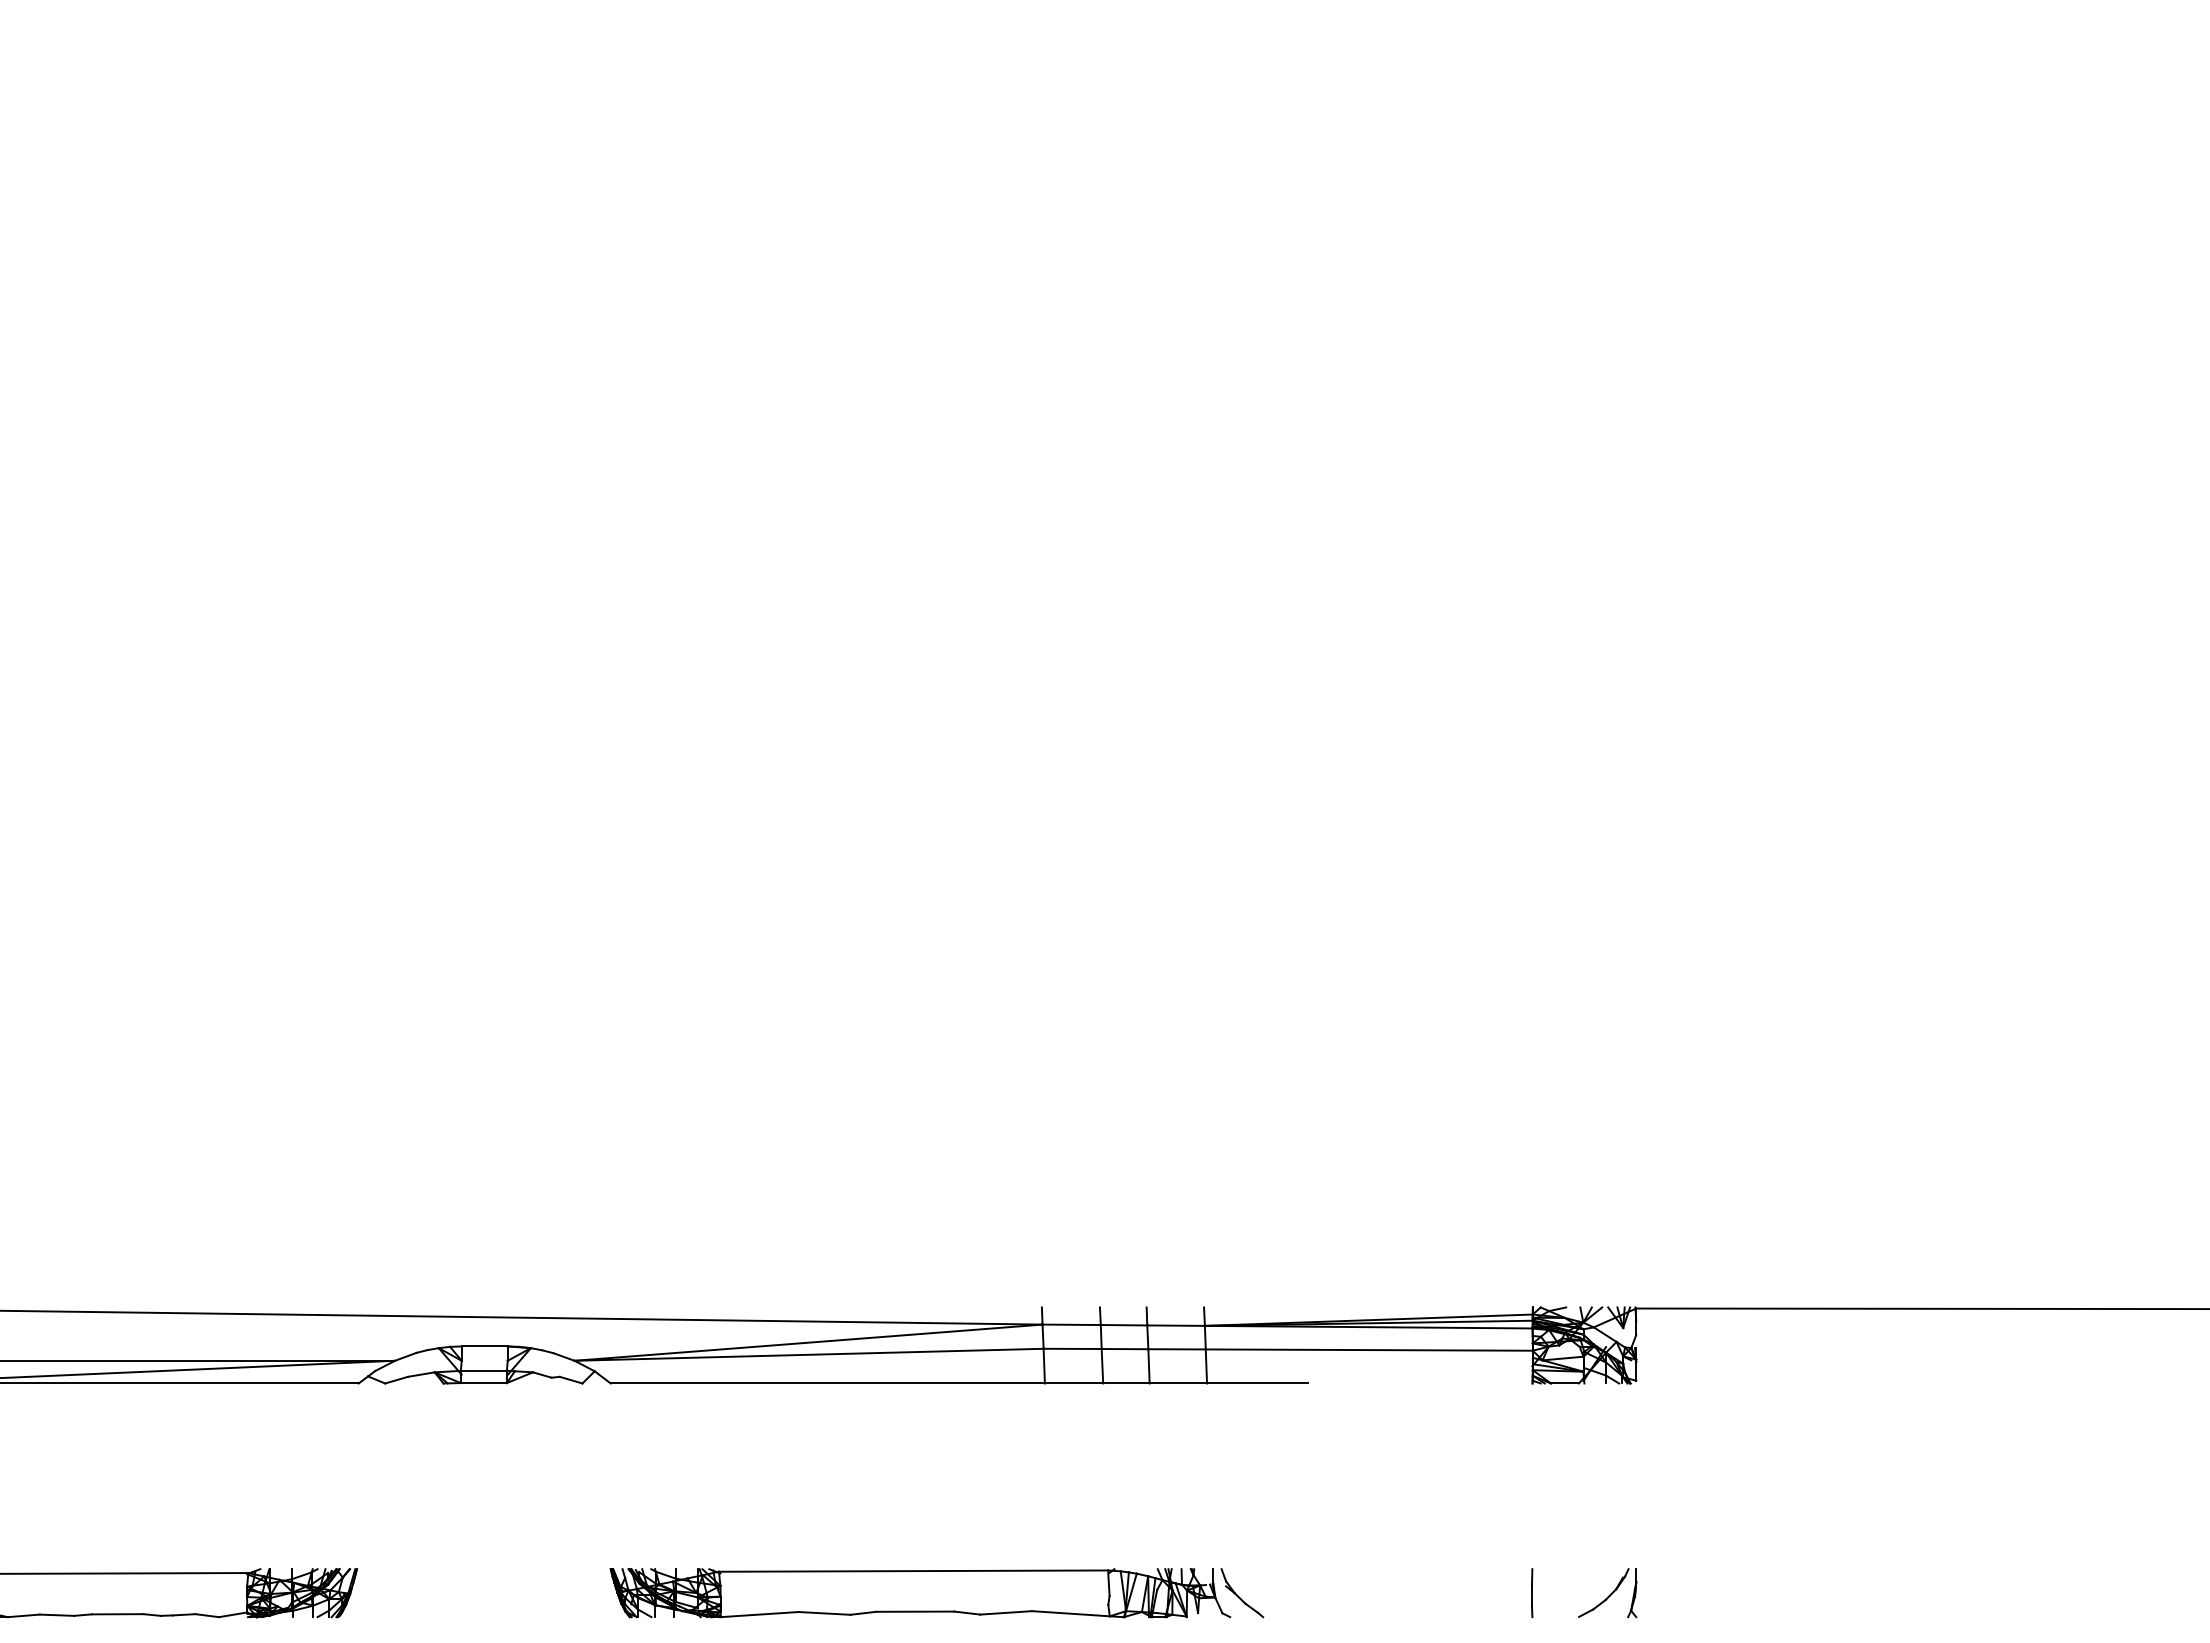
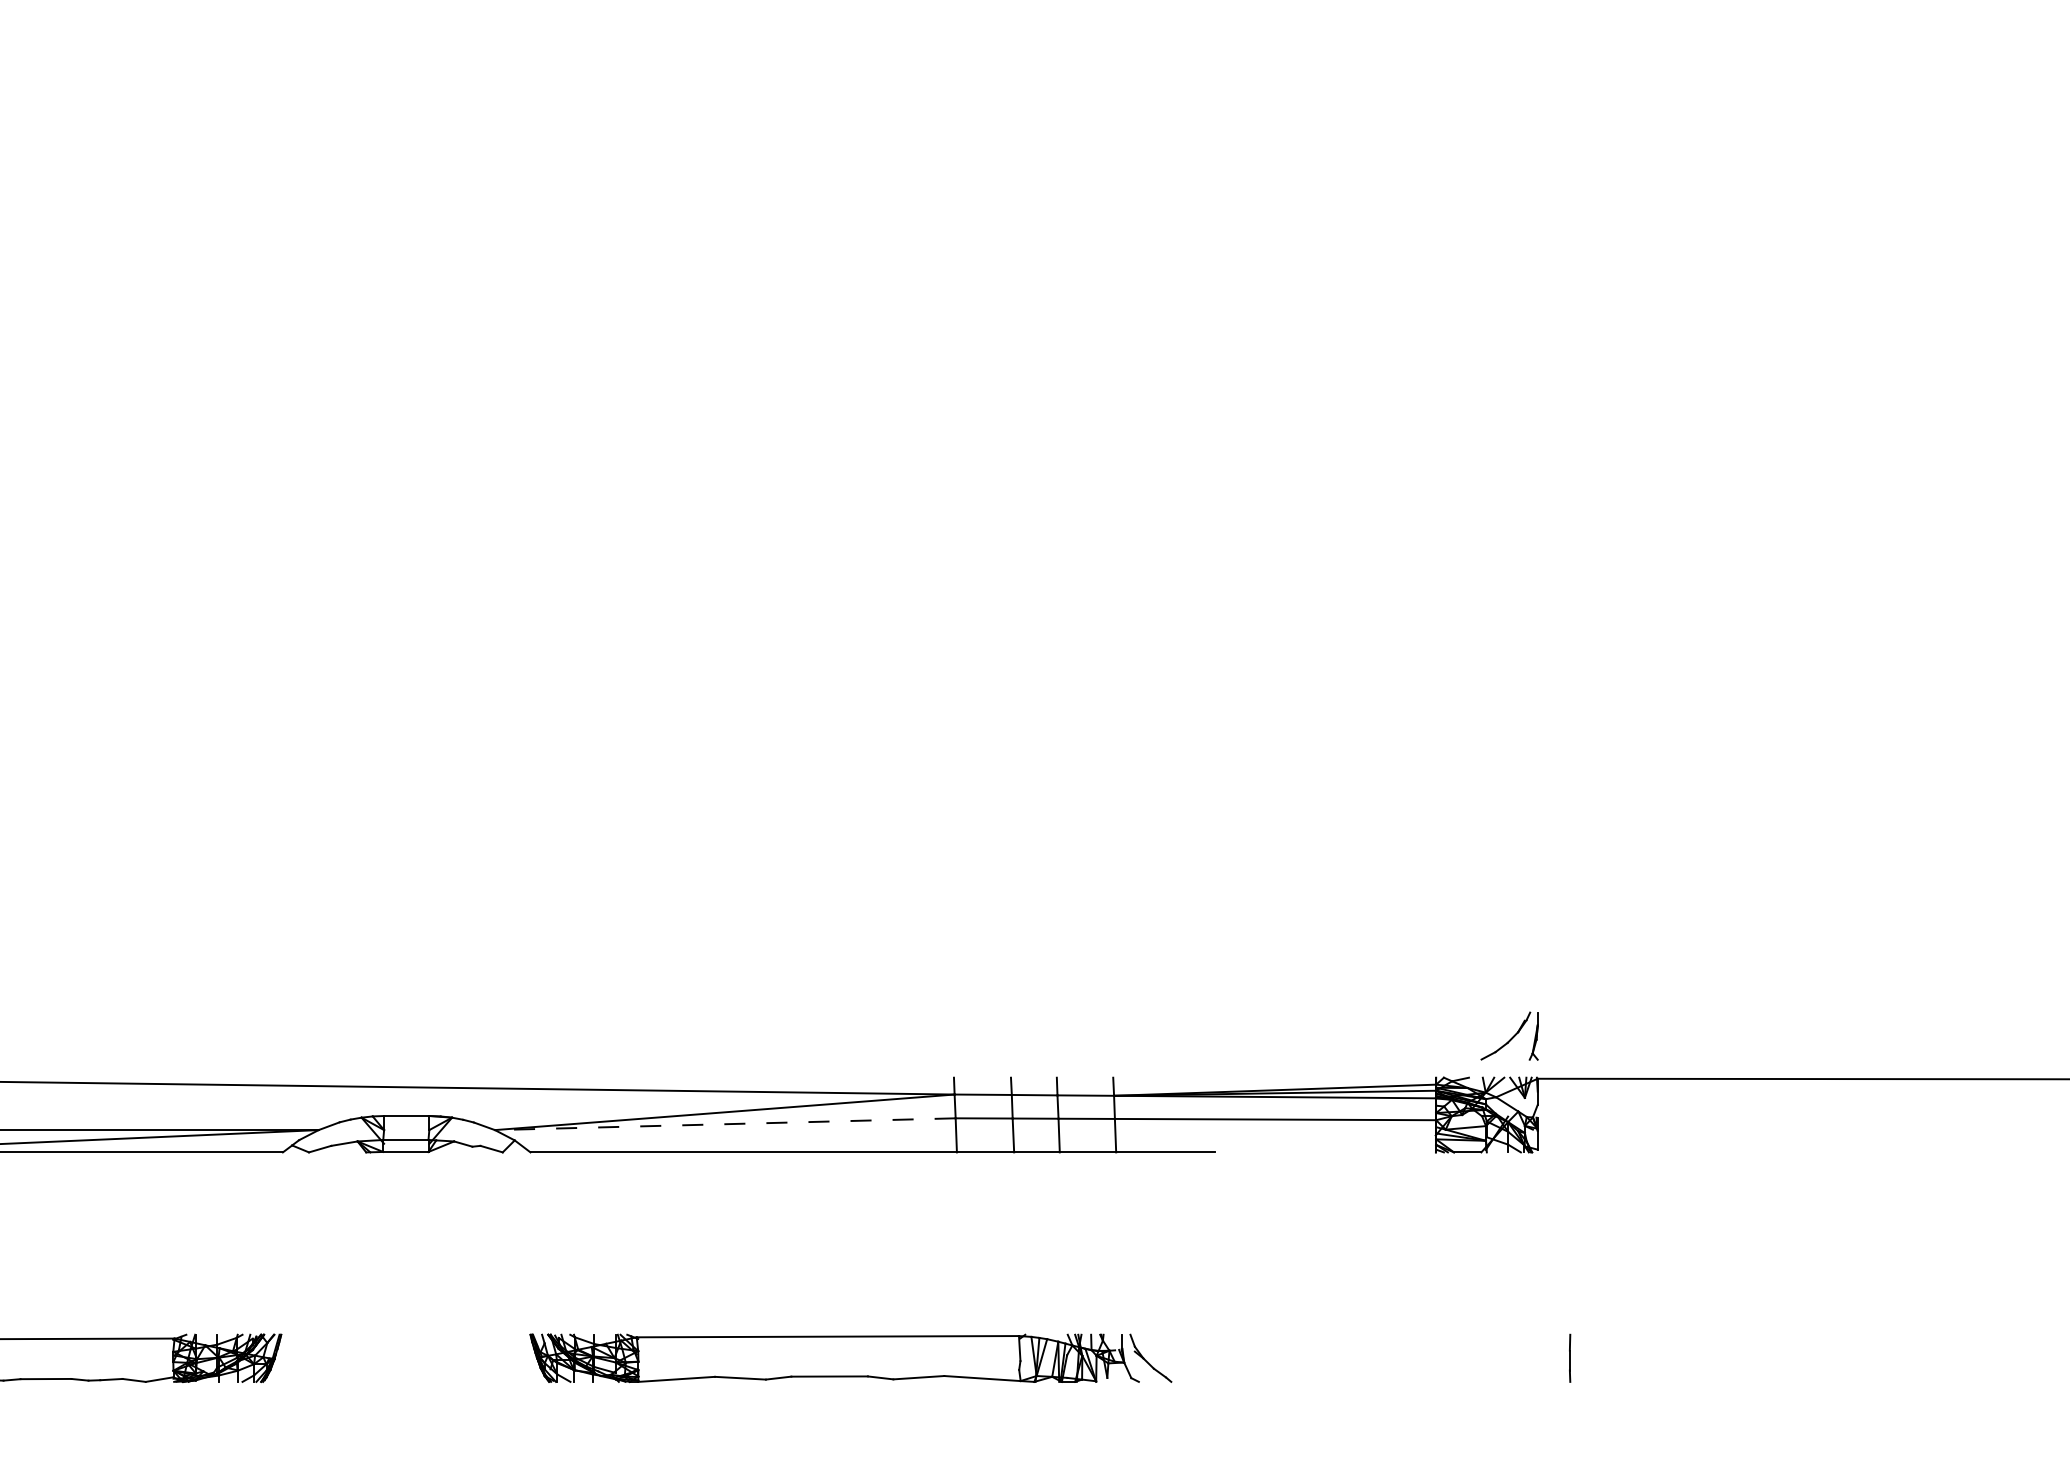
line: (809, 1354) -> (725, 1123), solid -> dashed
line: (1532, 1592) -> (1570, 1357), moved
part: (1607, 1593) -> (1509, 1036), moved

